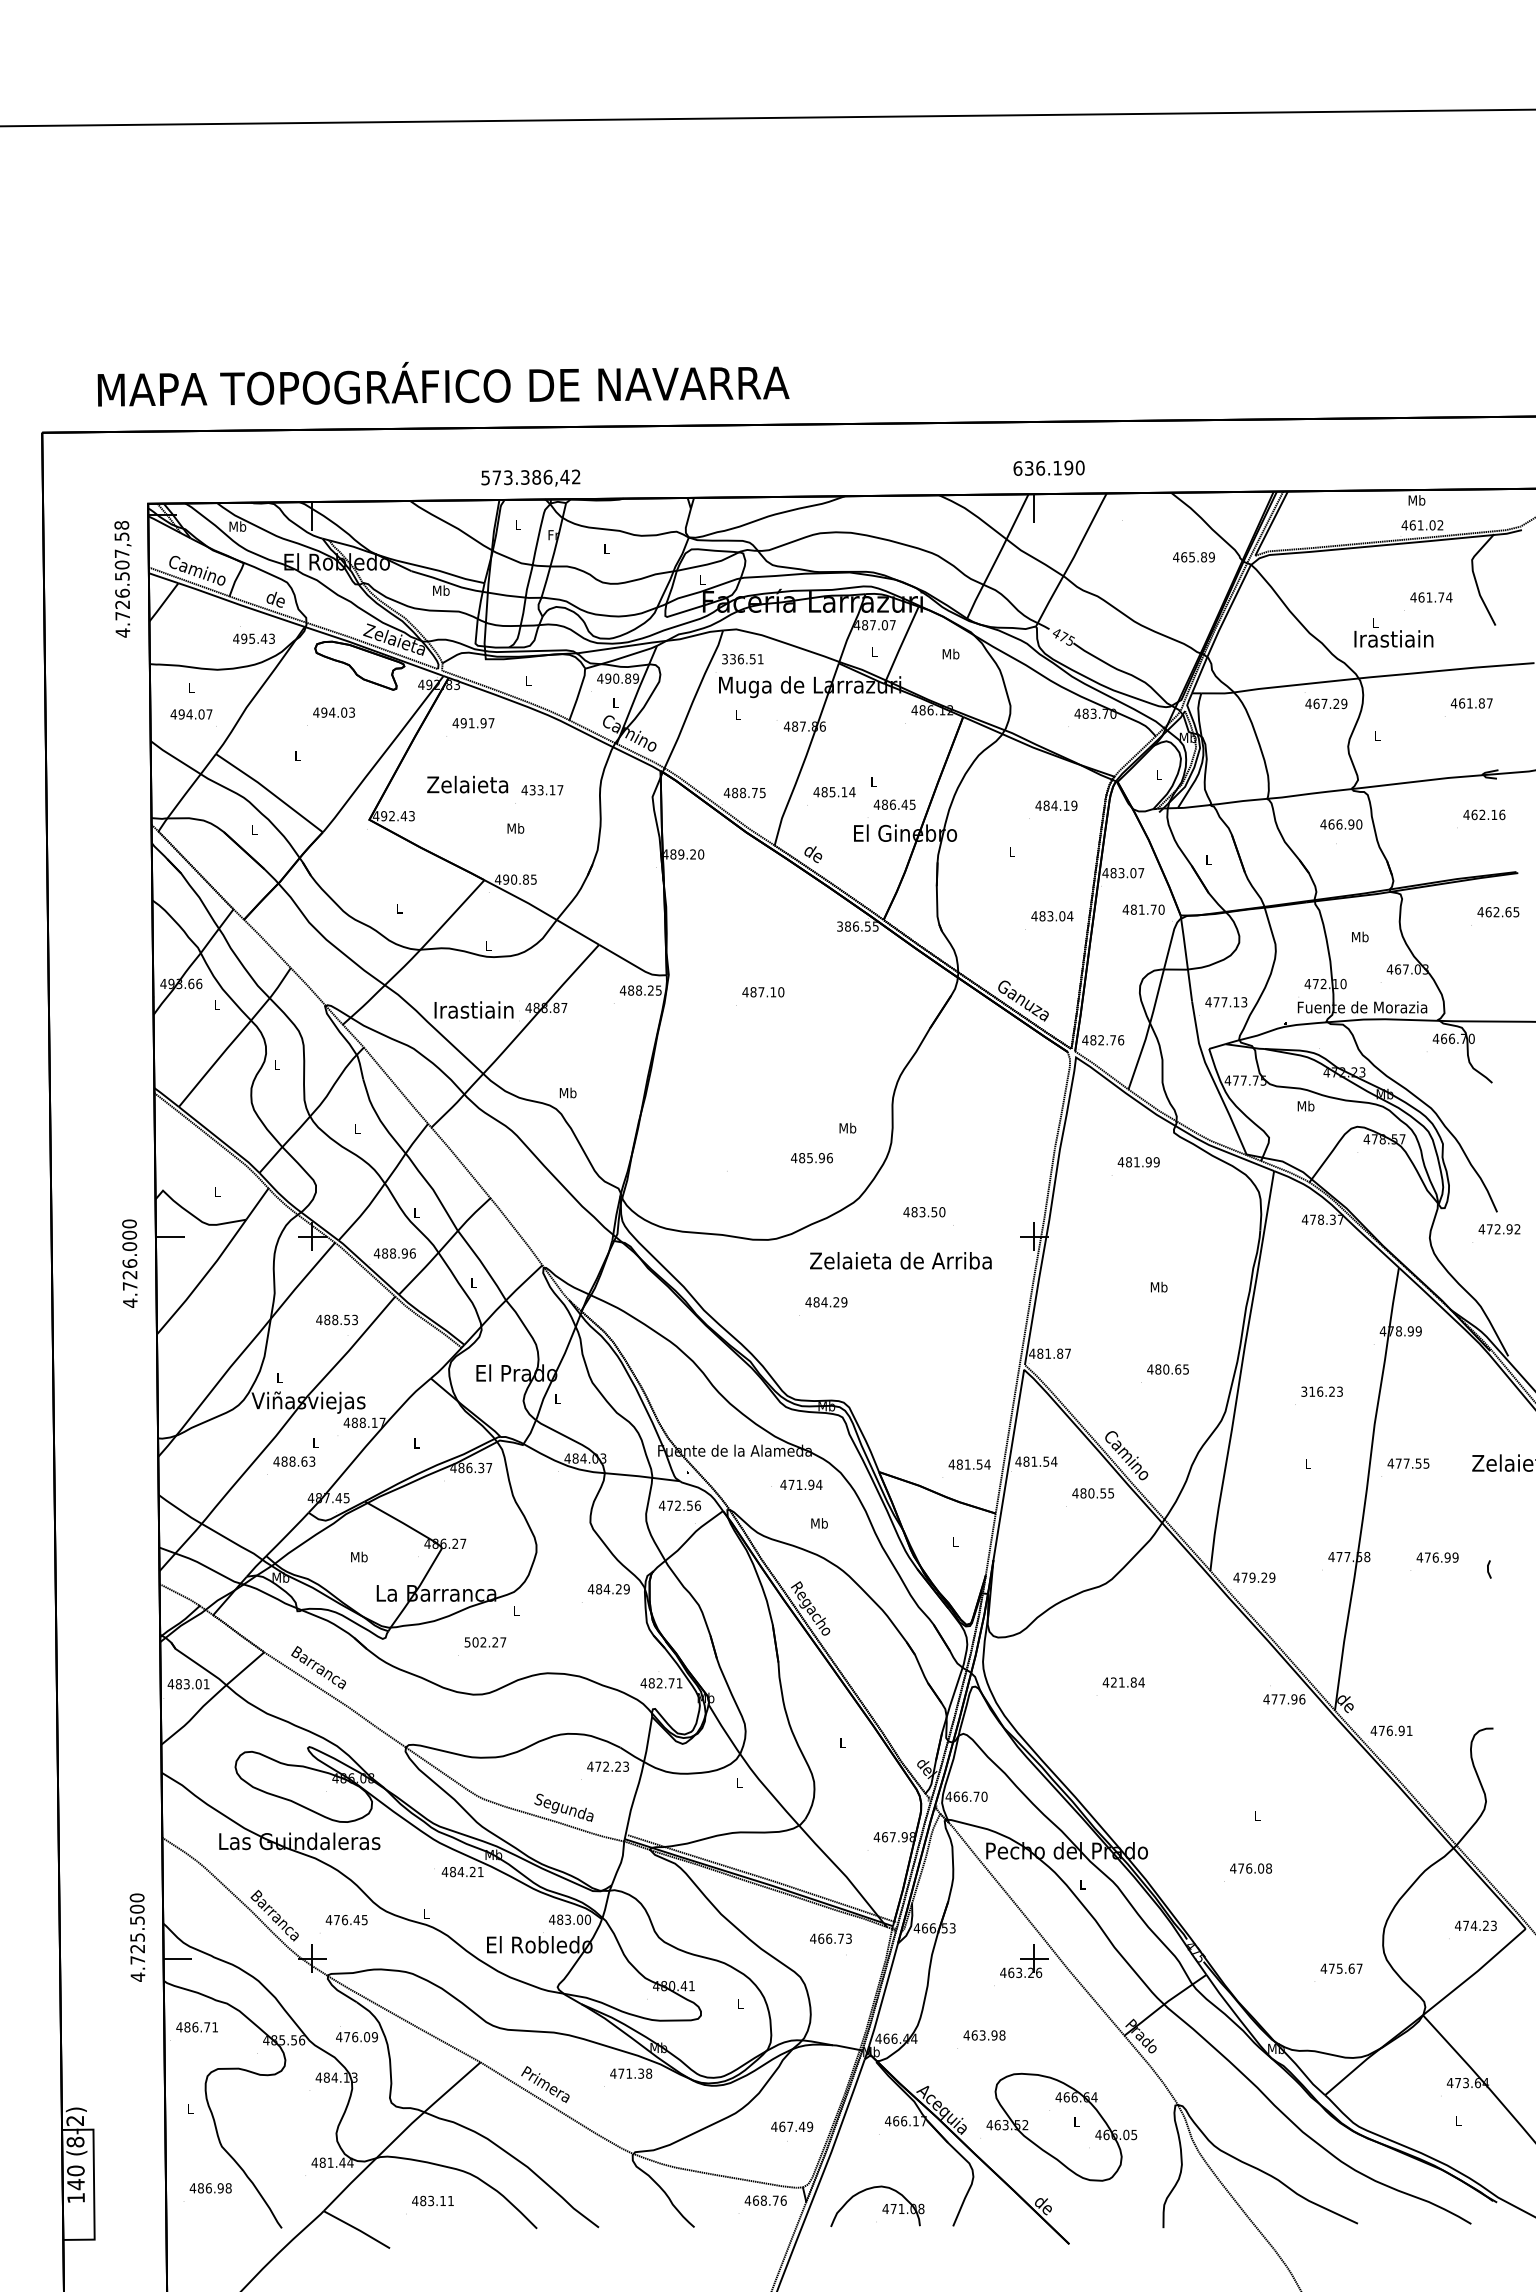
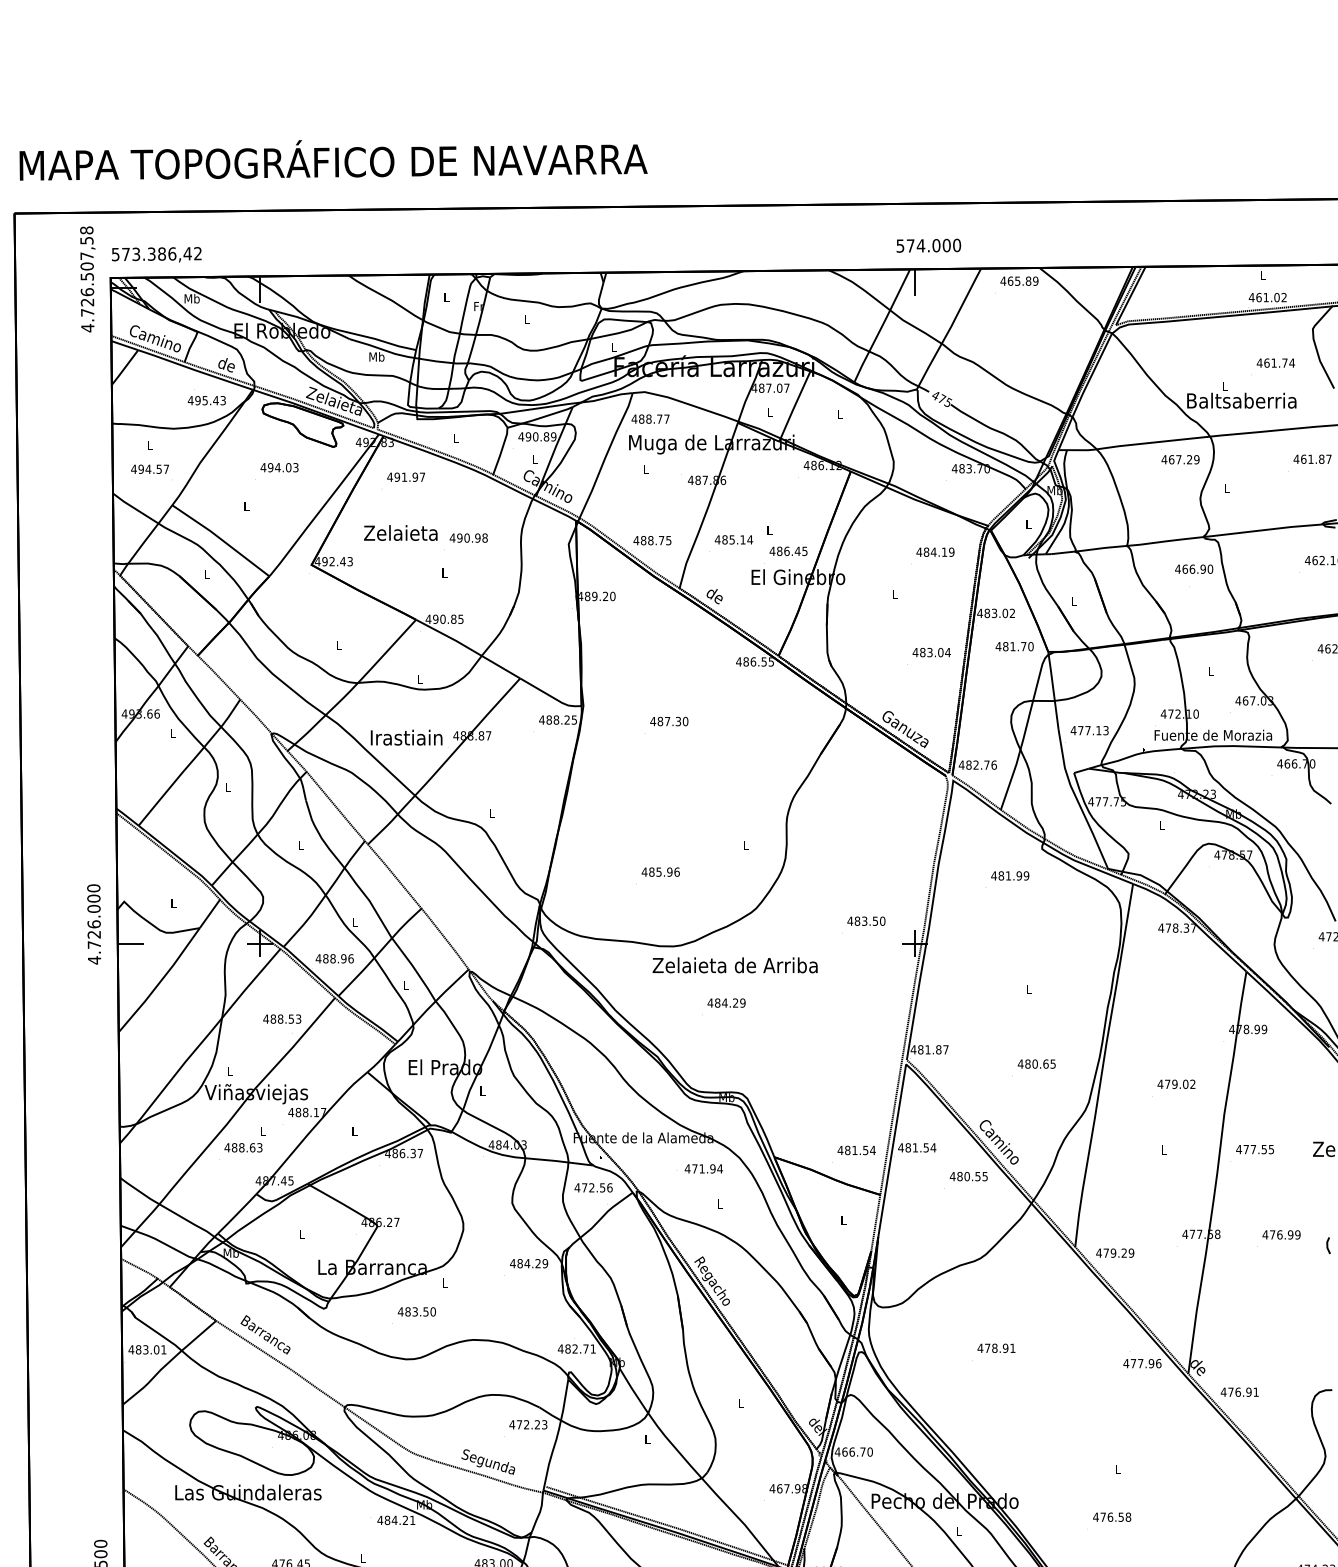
text: (443, 384) -> (333, 160), moved
text: (1043, 467) -> (923, 245), 636.190 -> 574.000
text: (530, 477) -> (156, 254), moved
text: (1416, 500) -> (1262, 275), Mb -> L
text: (1193, 557) -> (1019, 281), moved
text: (122, 579) -> (87, 279), moved
text: (1393, 638) -> (1241, 400), Irastiain -> Baltsaberria
text: (950, 653) -> (839, 413), Mb -> L
text: (742, 659) -> (650, 419), 336.51 -> 488.77
text: (201, 714) -> (159, 469), 494.07 -> 494.57
text: (546, 790) -> (472, 538), 433.17 -> 490.98
text: (515, 828) -> (444, 572), Mb -> L
text: (1141, 873) -> (1012, 613), 483.07 -> 483.02
text: (839, 926) -> (738, 661), 386.55 -> 486.55
text: (1360, 936) -> (1211, 670), Mb -> L
text: (773, 992) -> (678, 721), 487.10 -> 487.30
text: (567, 1092) -> (491, 812), Mb -> L
text: (1305, 1105) -> (1161, 824), Mb -> L
text: (847, 1127) -> (745, 844), Mb -> L
text: (811, 1158) -> (660, 872), moved
text: (924, 1212) -> (866, 921), moved
text: (900, 1260) -> (734, 965), moved
text: (129, 1263) -> (93, 924), moved
text: (1158, 1286) -> (1028, 988), Mb -> L
text: (1321, 1391) -> (1176, 1084), 316.23 -> 479.02
text: (819, 1523) -> (720, 1203), Mb -> L
text: (359, 1556) -> (302, 1233), Mb -> L
text: (485, 1642) -> (417, 1311), 502.27 -> 483.50
text: (1127, 1682) -> (999, 1348), 421.84 -> 478.91
text: (1261, 1868) -> (1121, 1517), 476.08 -> 476.58

